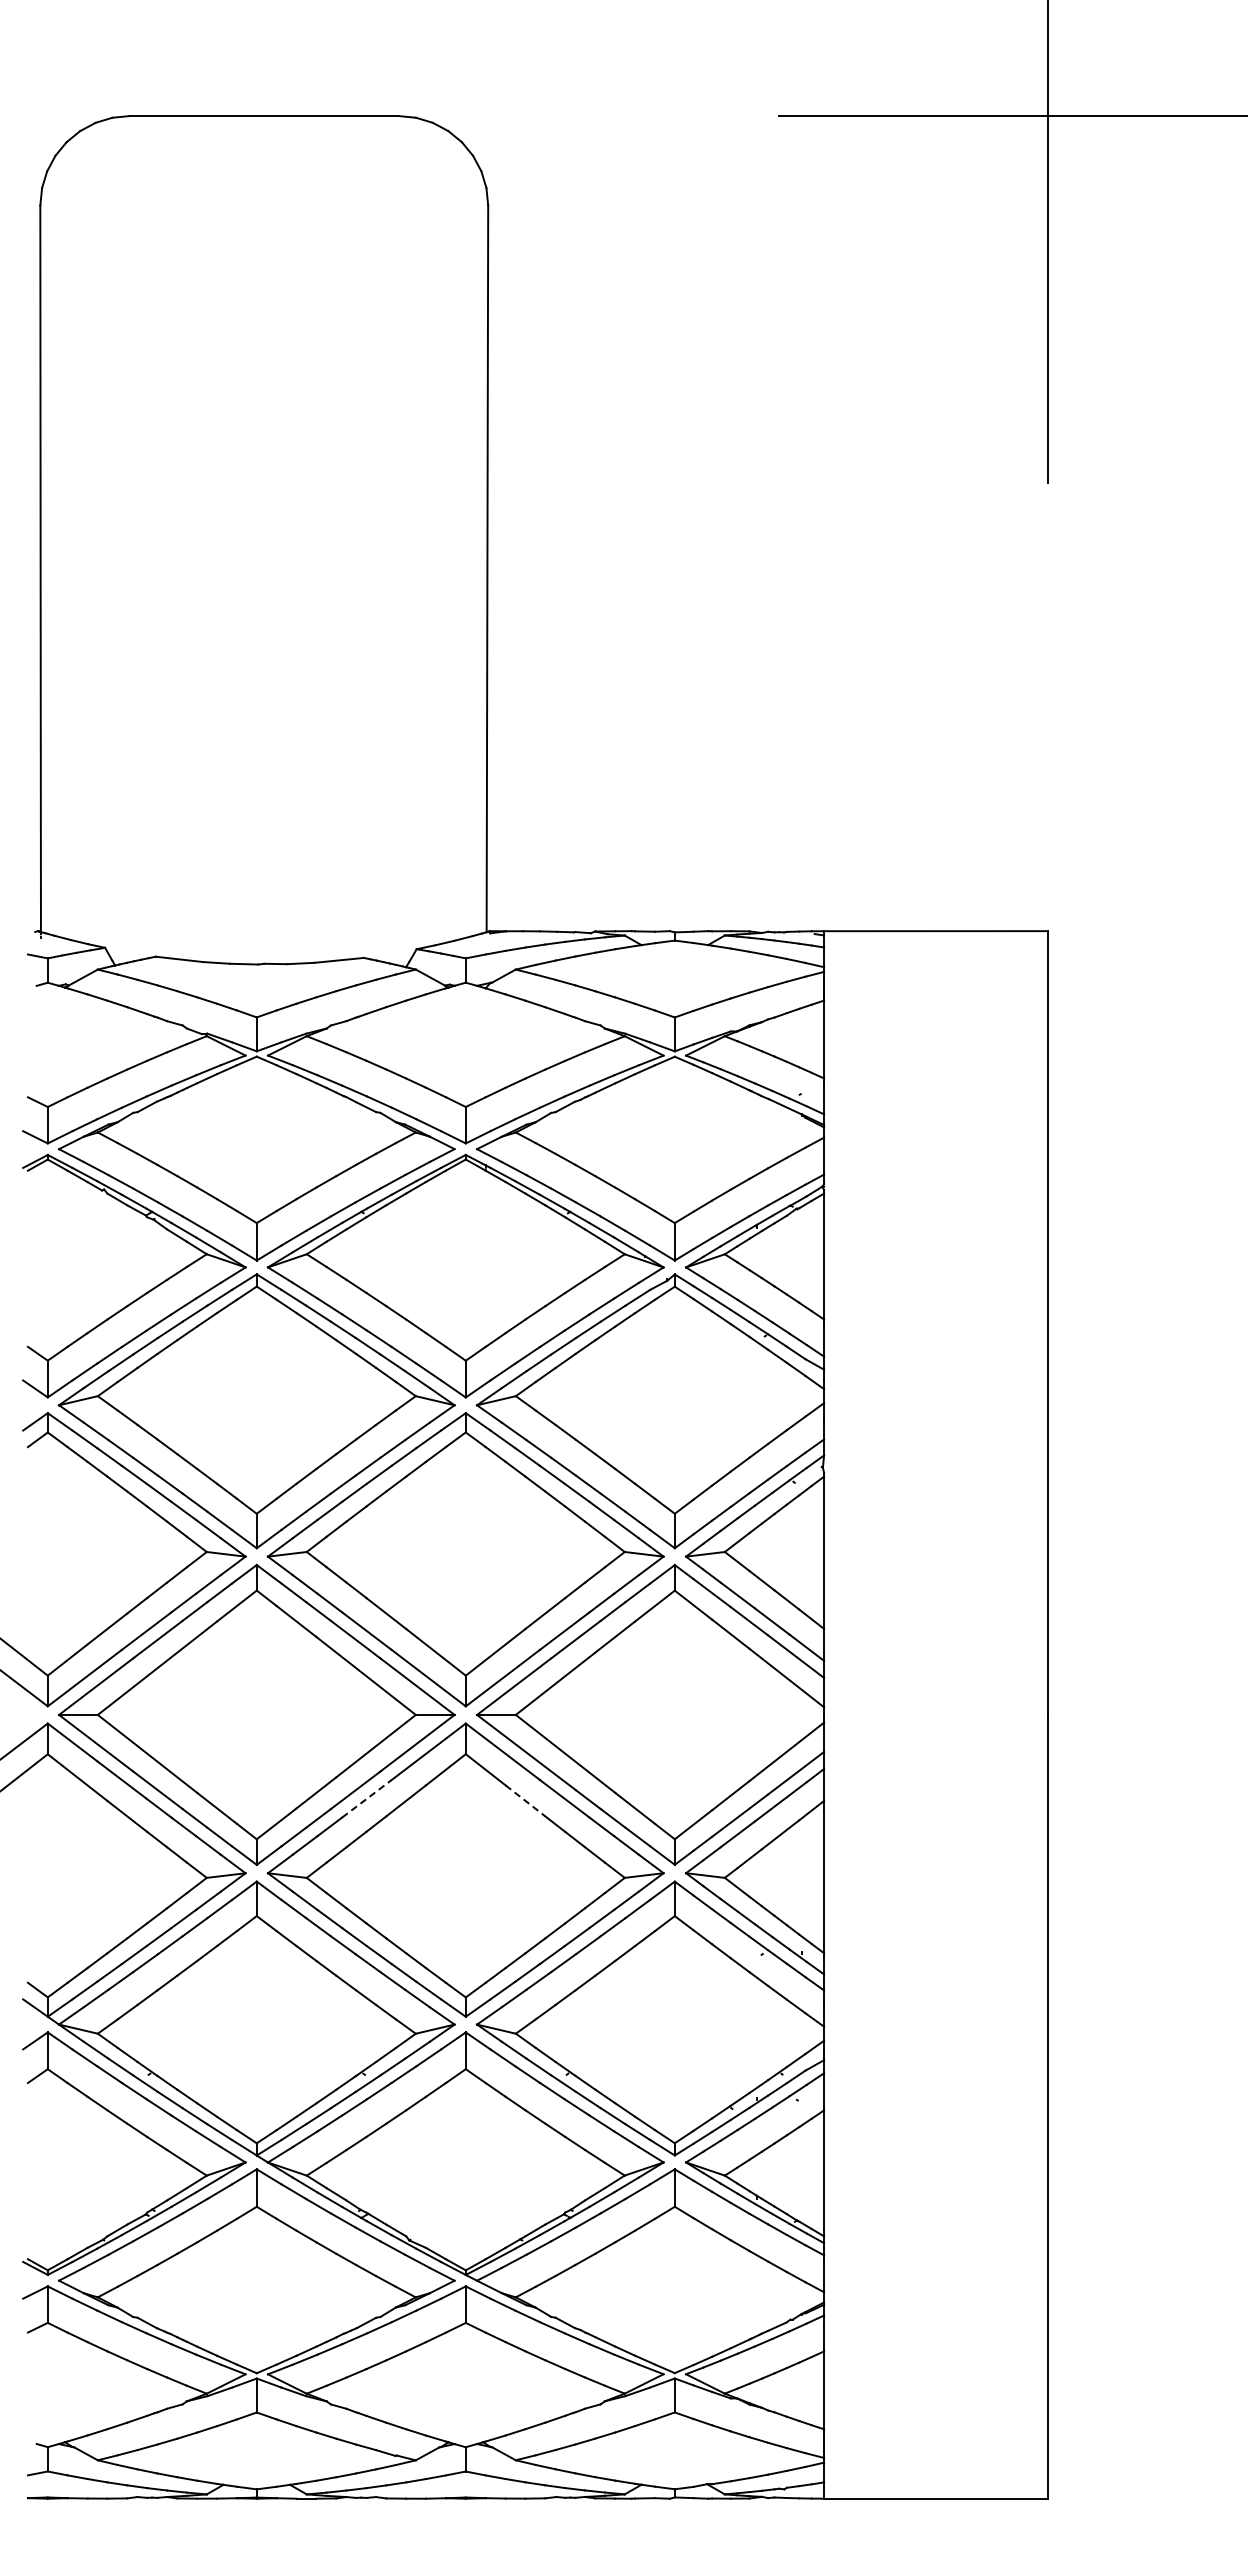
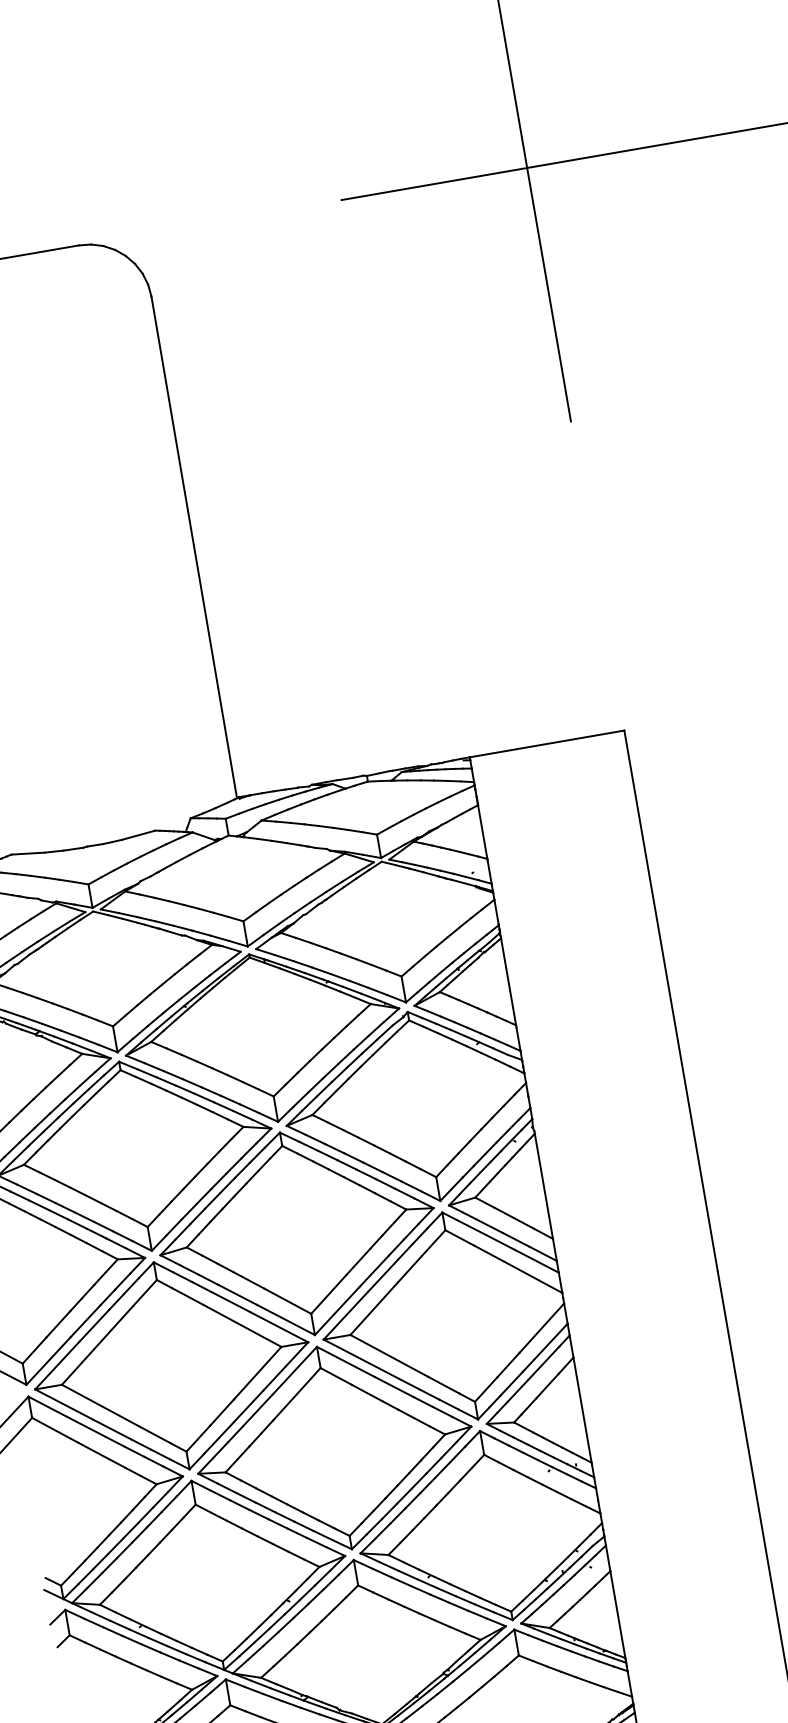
line: (367, 1798) -> (258, 1410), dashed -> solid
line: (525, 1801) -> (367, 1393), dashed -> solid

